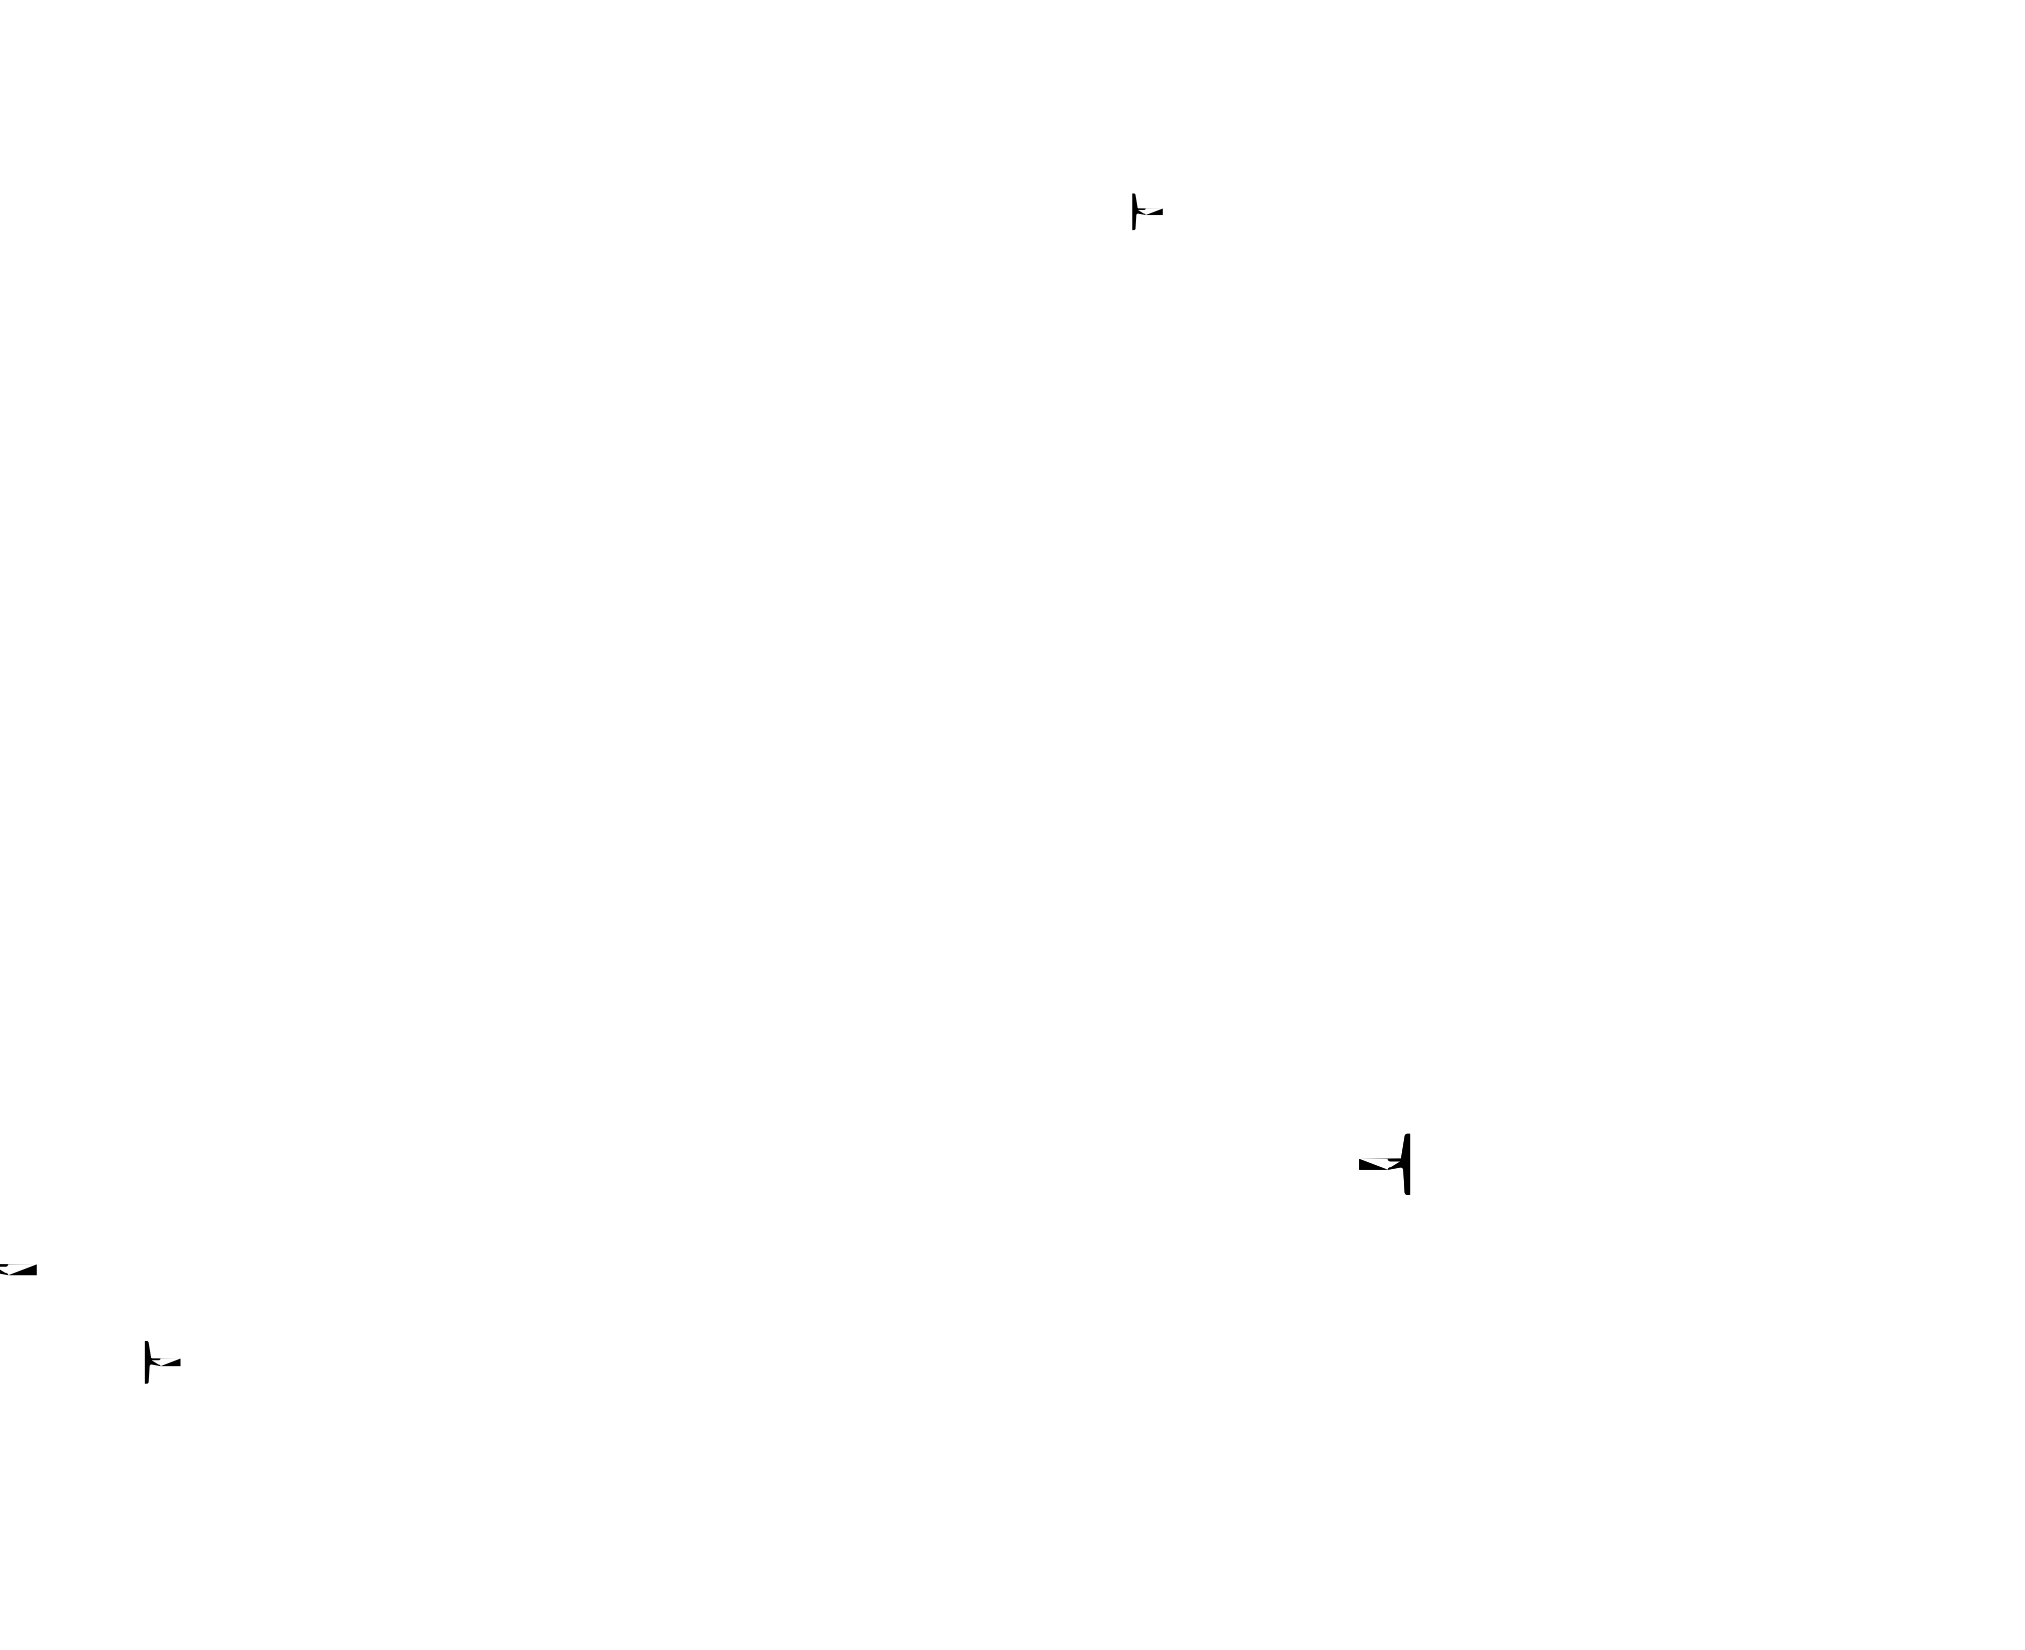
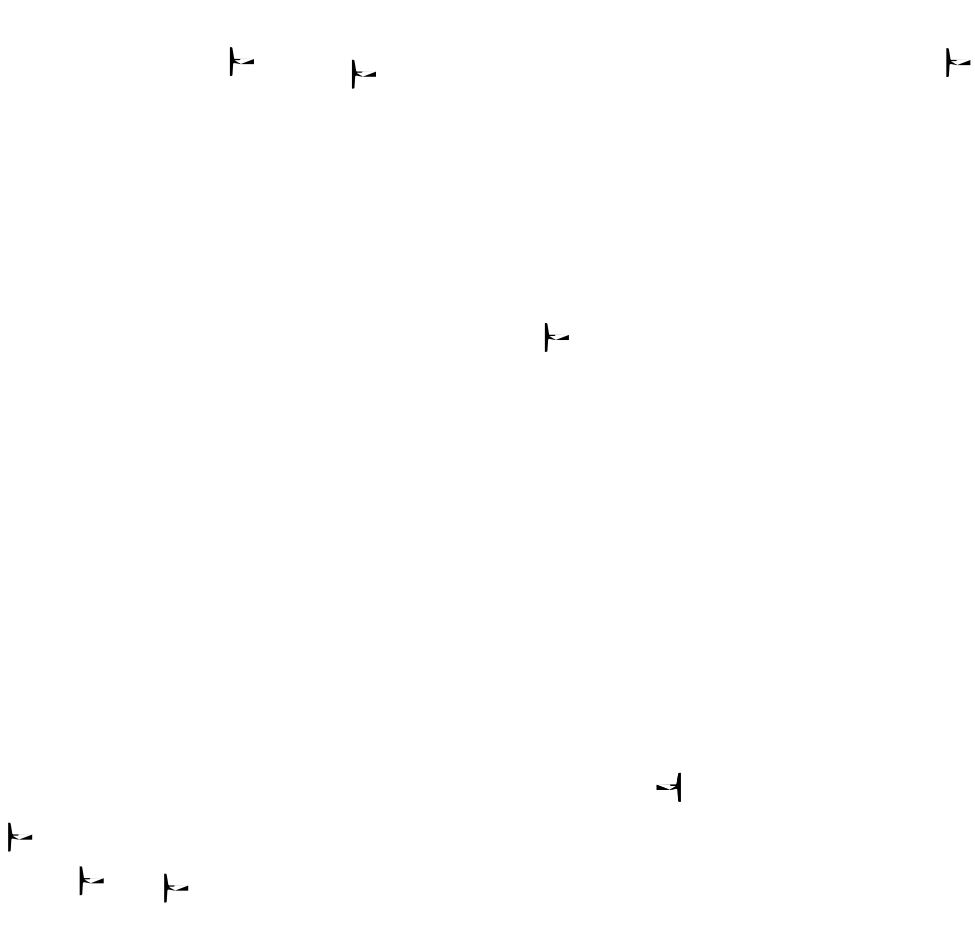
part: (1147, 211) -> (556, 337), size x1.67
part: (162, 1361) -> (91, 880), size x1.43
part: (342, 1376) -> (176, 887), added

